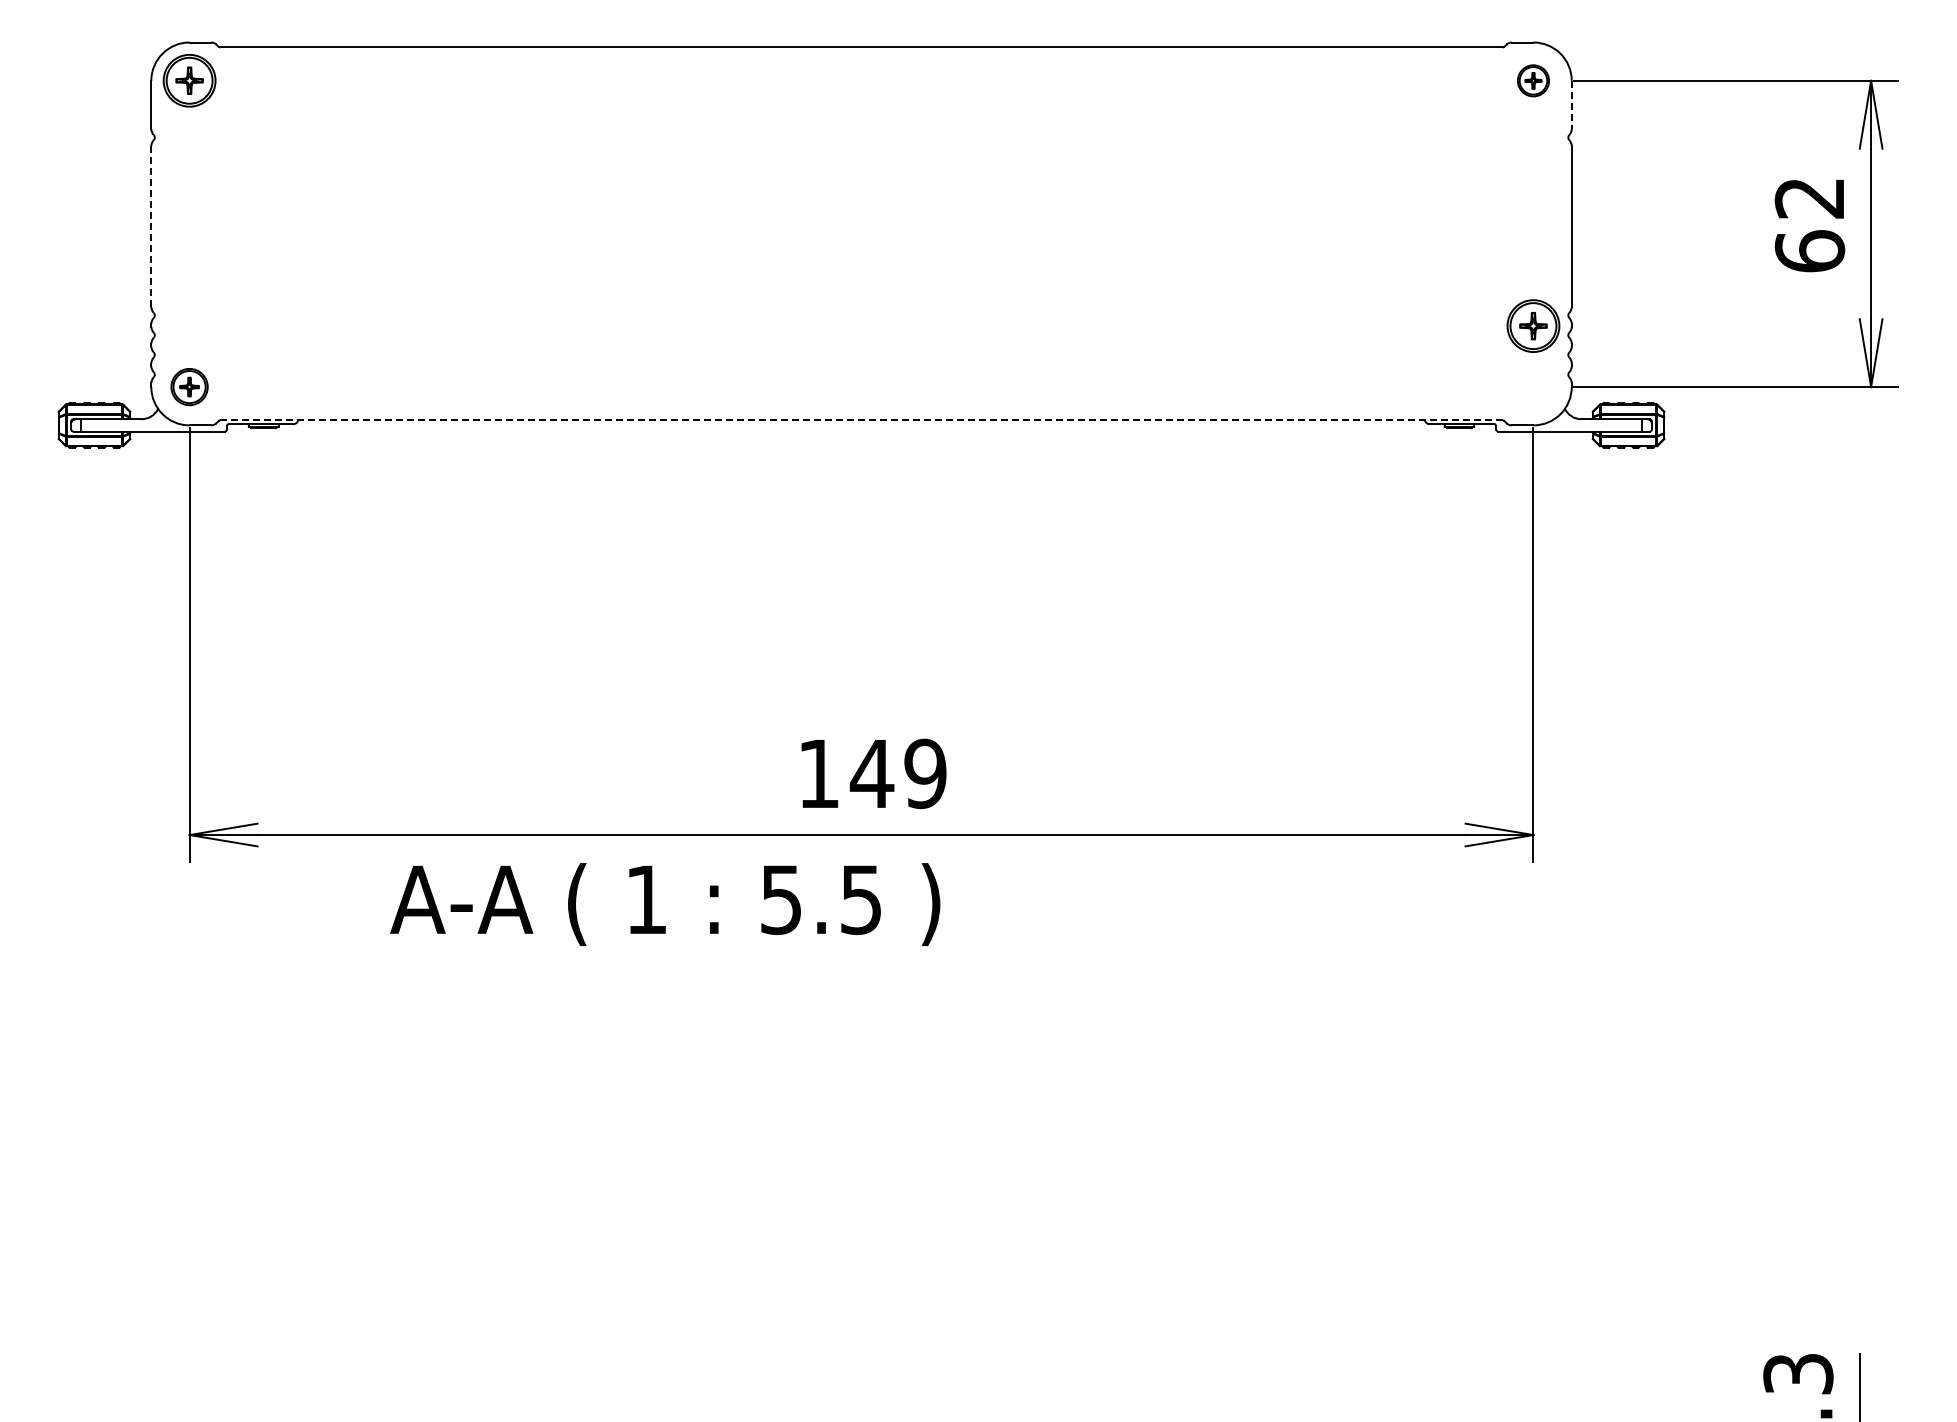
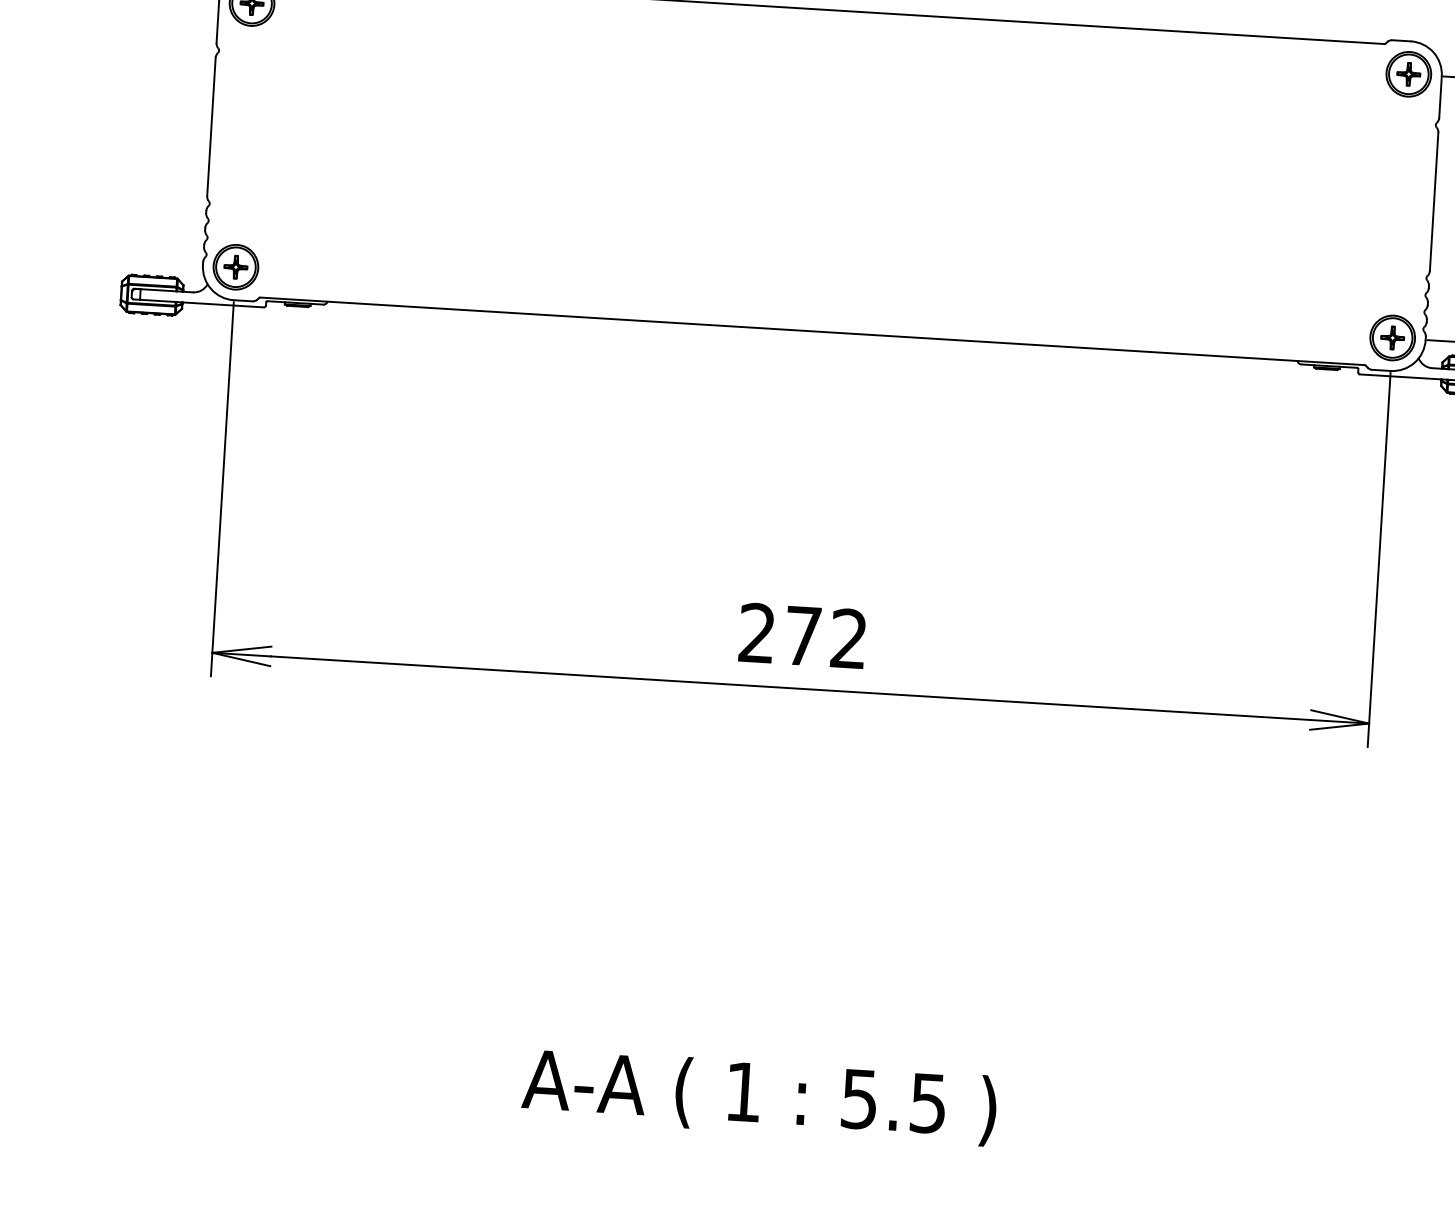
part: (1533, 80) -> (1408, 74), size x1.67
line: (1571, 105) -> (1440, 97), dashed -> solid
line: (151, 226) -> (211, 127), dashed -> solid
part: (1533, 325) -> (1392, 337), moved
part: (189, 386) -> (235, 266), size x1.43
line: (861, 420) -> (812, 331), dashed -> solid
text: (872, 773) -> (803, 635), 149 -> 272
text: (665, 904) -> (759, 1097), moved

